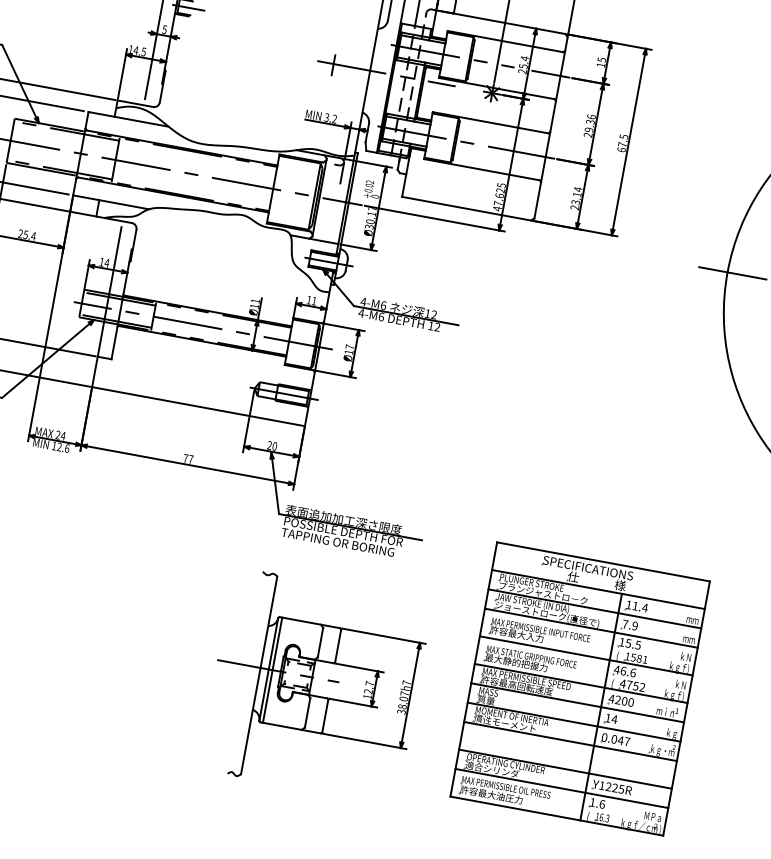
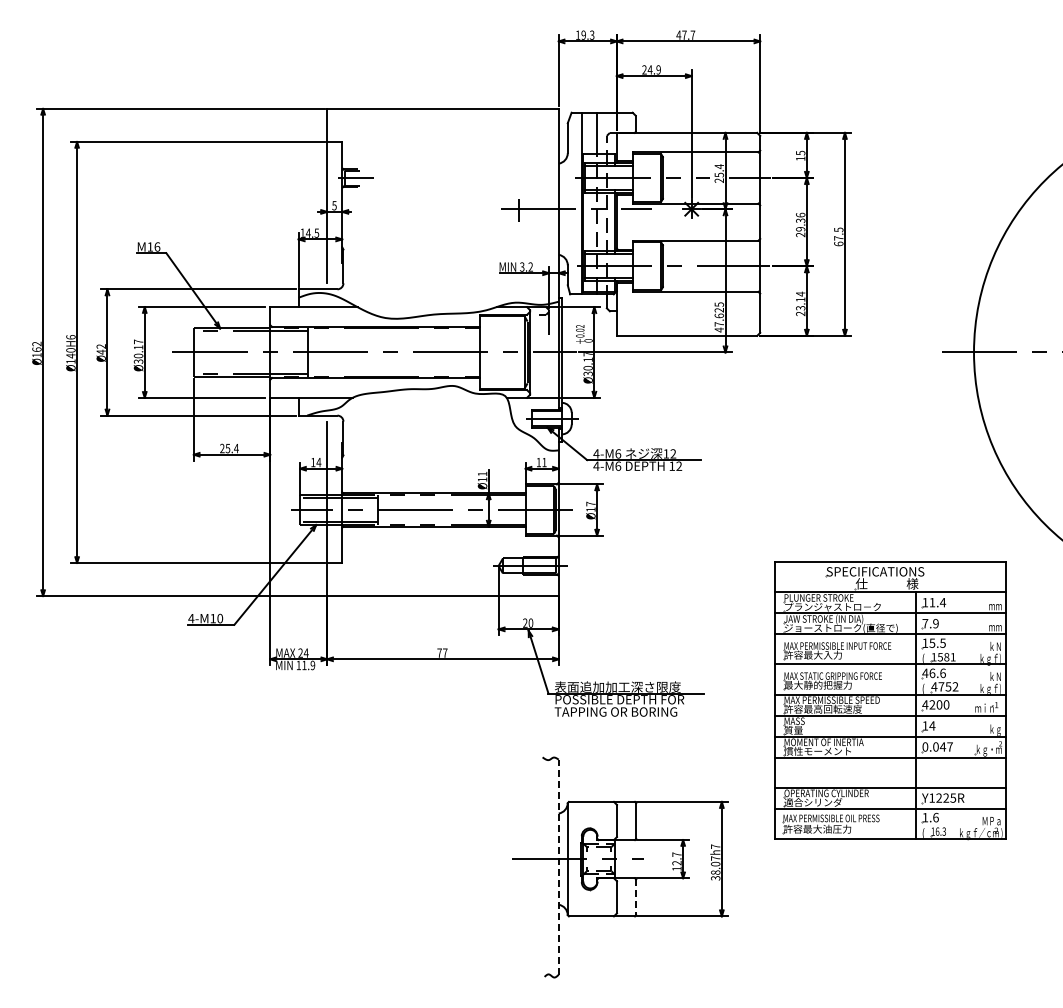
text: (63, 447) -> (308, 665), 12.6 -> 11.9
line: (272, 669) -> (571, 858), removed
line: (258, 675) -> (558, 867), solid -> dashed
part: (580, 689) -> (890, 700), moved
line: (325, 716) -> (636, 897), solid -> dashed

